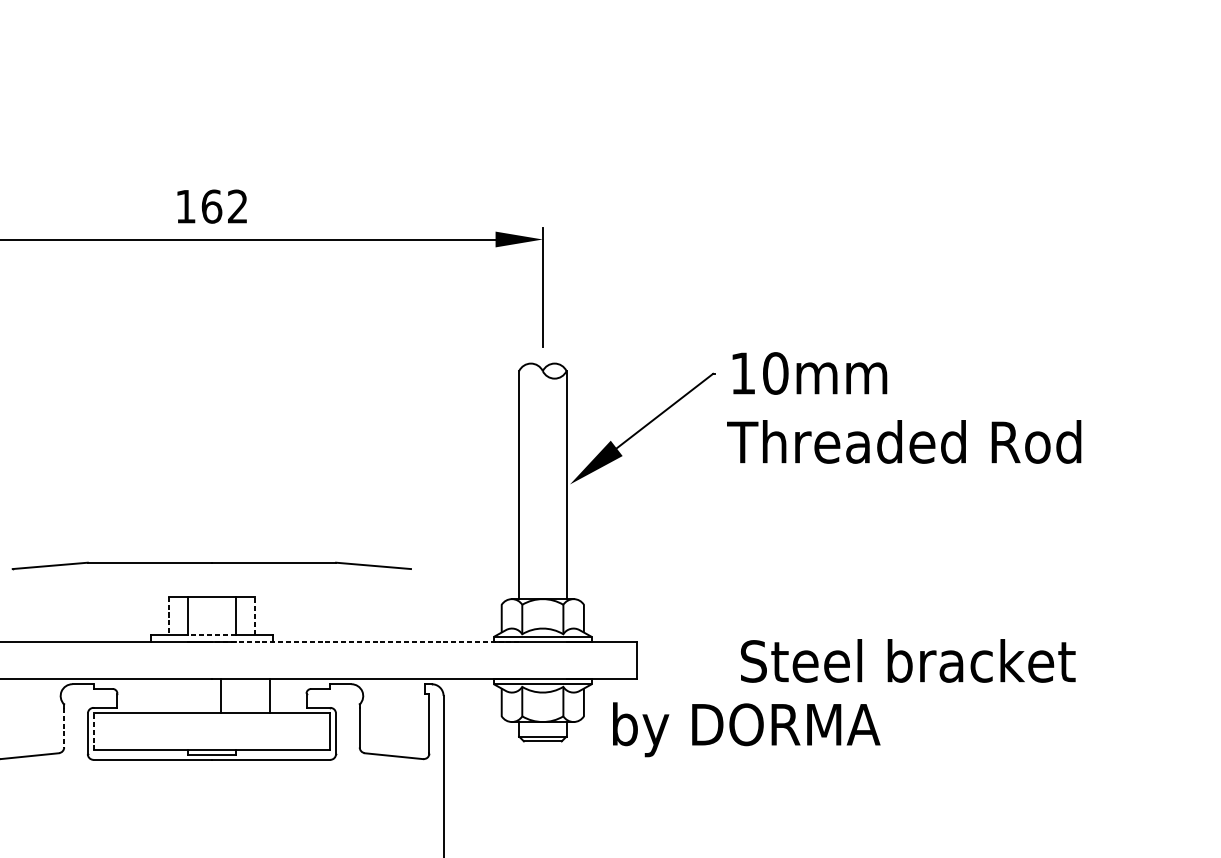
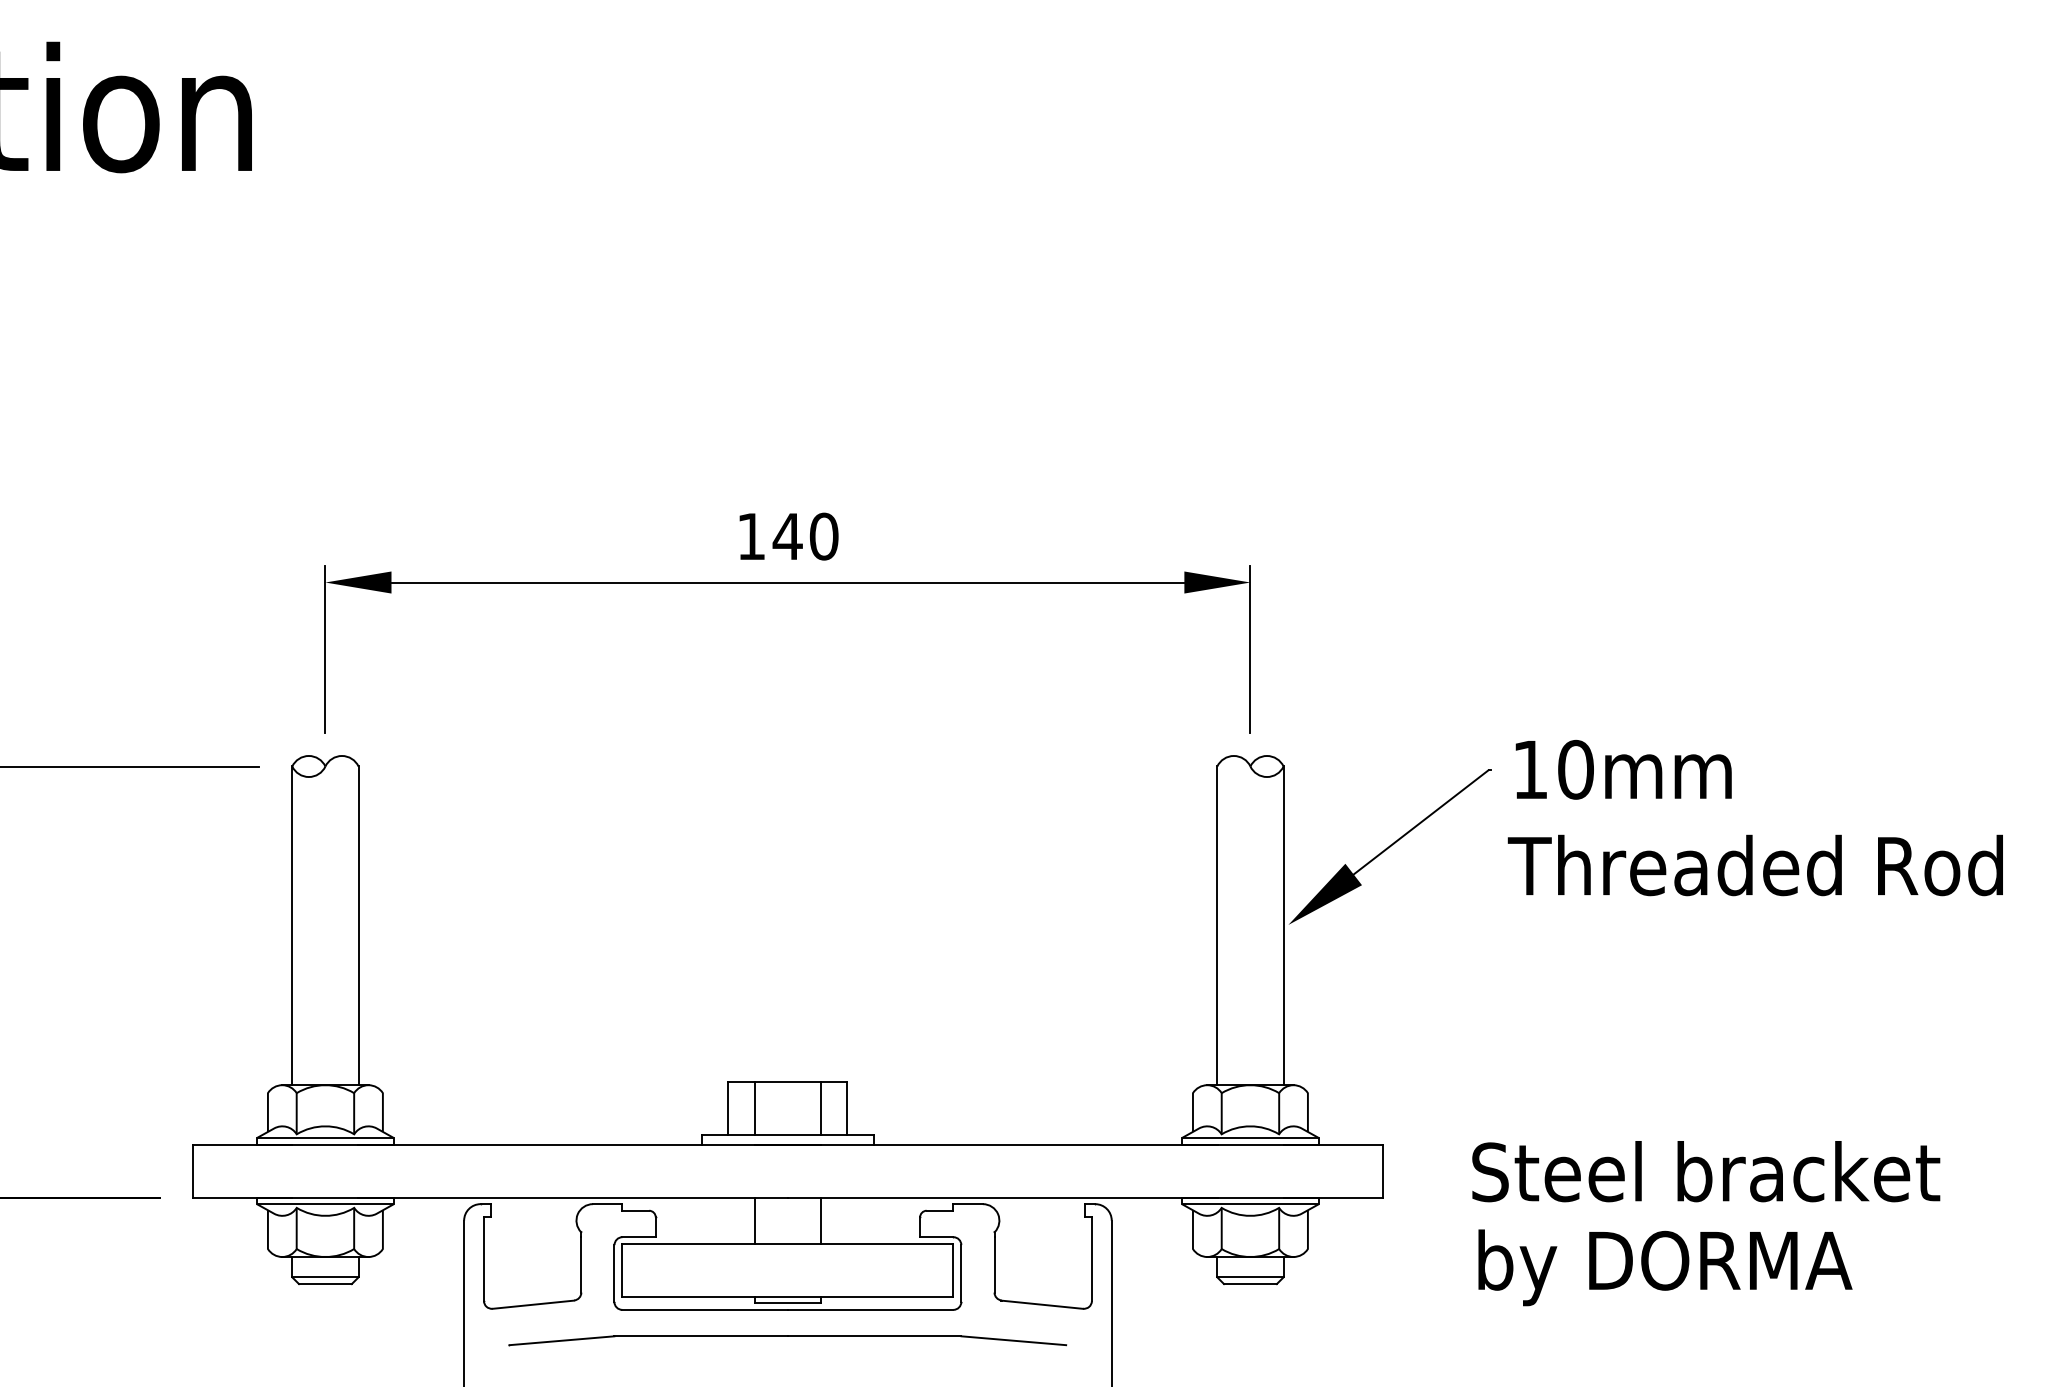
text: (224, 206) -> (805, 536), 162 -> 140
part: (211, 565) -> (787, 1340), moved
line: (169, 615) -> (728, 1108), dashed -> solid
line: (254, 615) -> (847, 1107), dashed -> solid
line: (211, 634) -> (787, 1134), dashed -> solid
line: (365, 641) -> (1002, 1144), dashed -> solid
text: (908, 660) -> (1706, 1171), moved
line: (220, 695) -> (754, 1220), moved
line: (269, 695) -> (820, 1220), moved
line: (64, 727) -> (581, 1264), dashed -> solid
text: (746, 729) -> (1665, 1267), moved
line: (93, 730) -> (622, 1269), dashed -> solid

